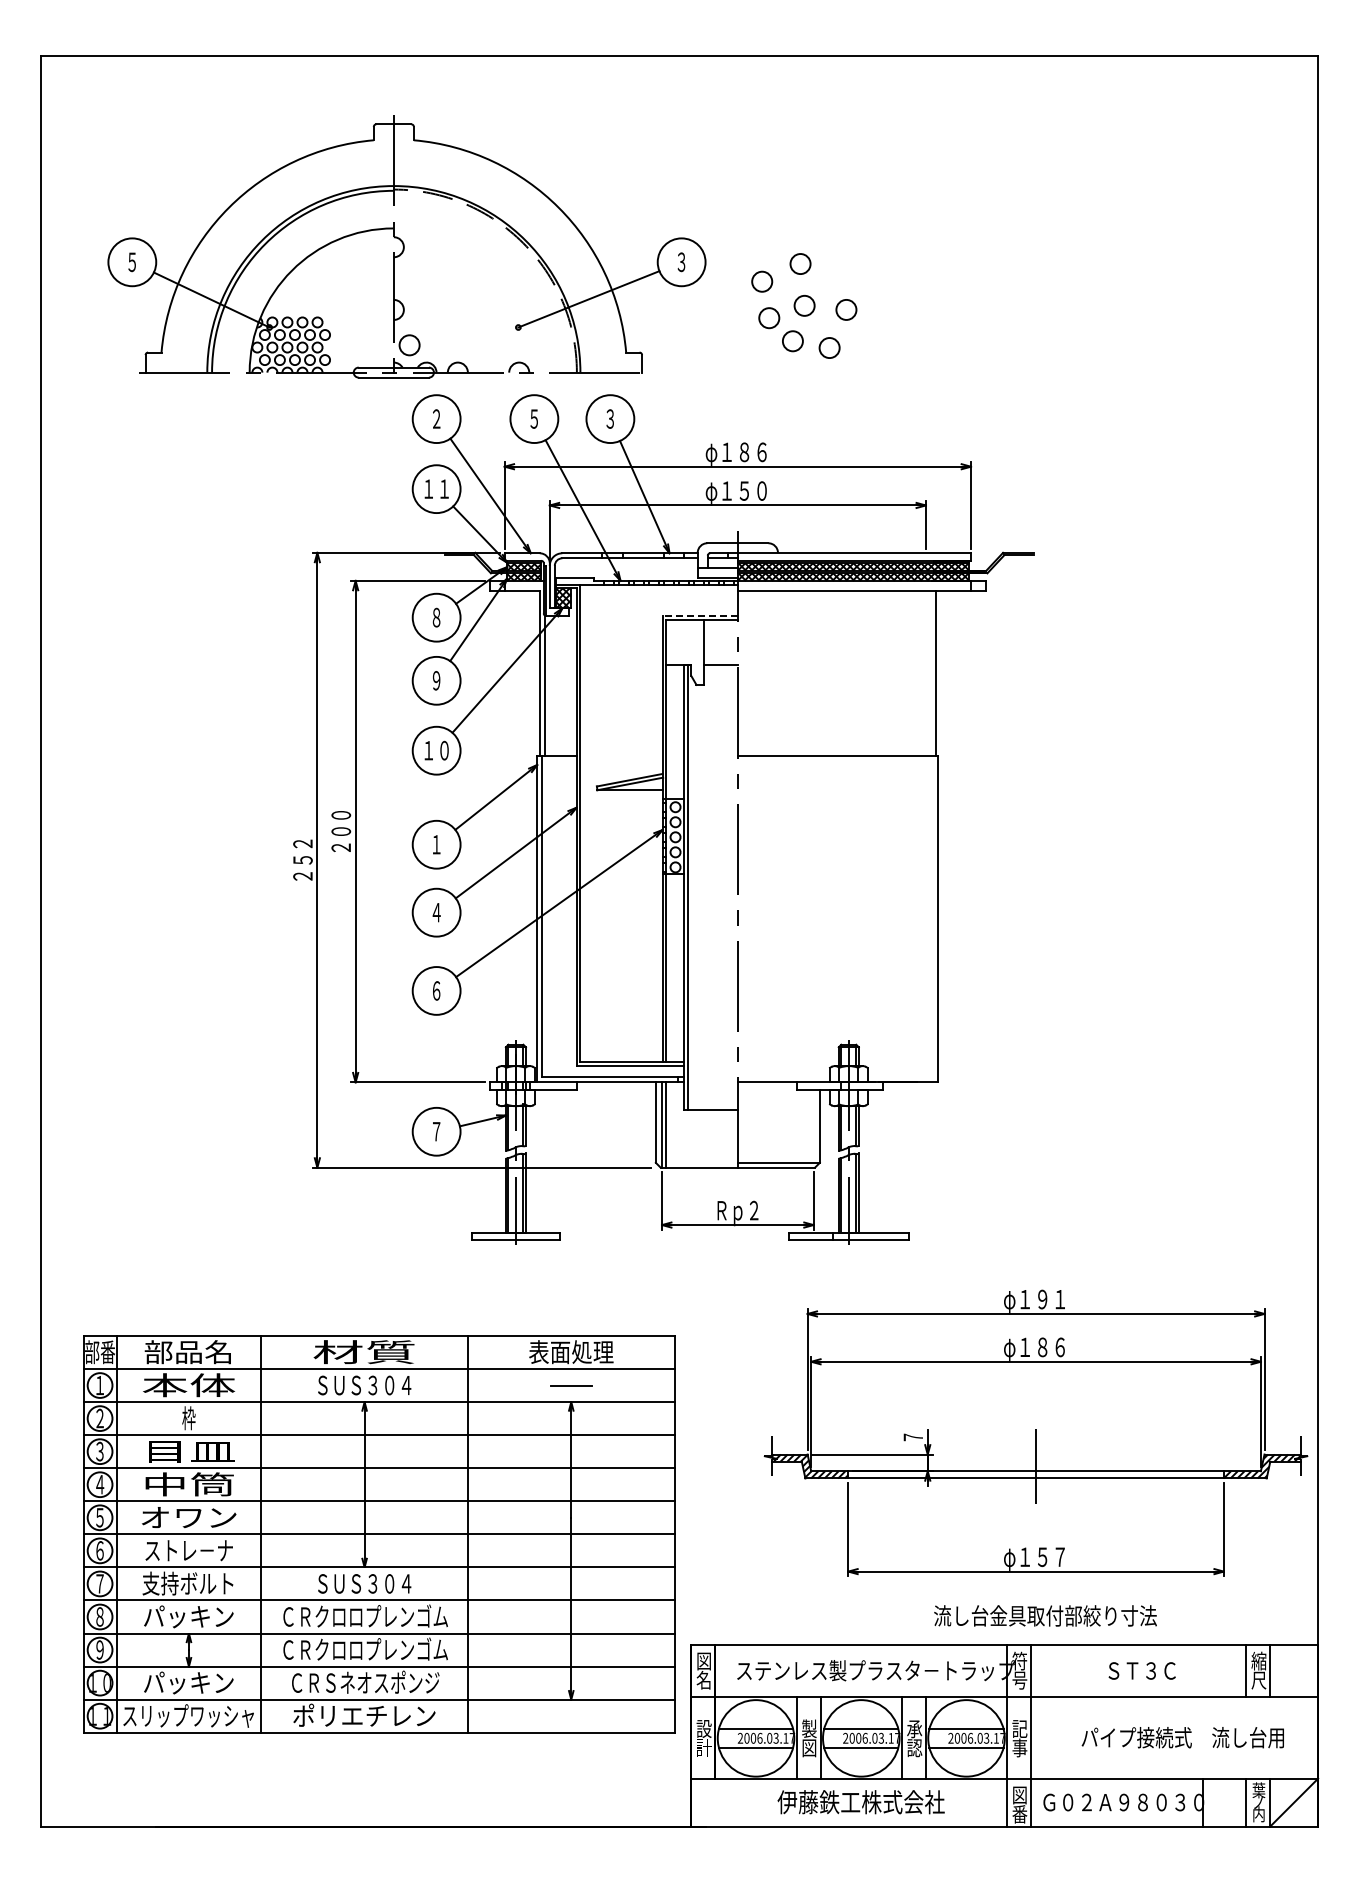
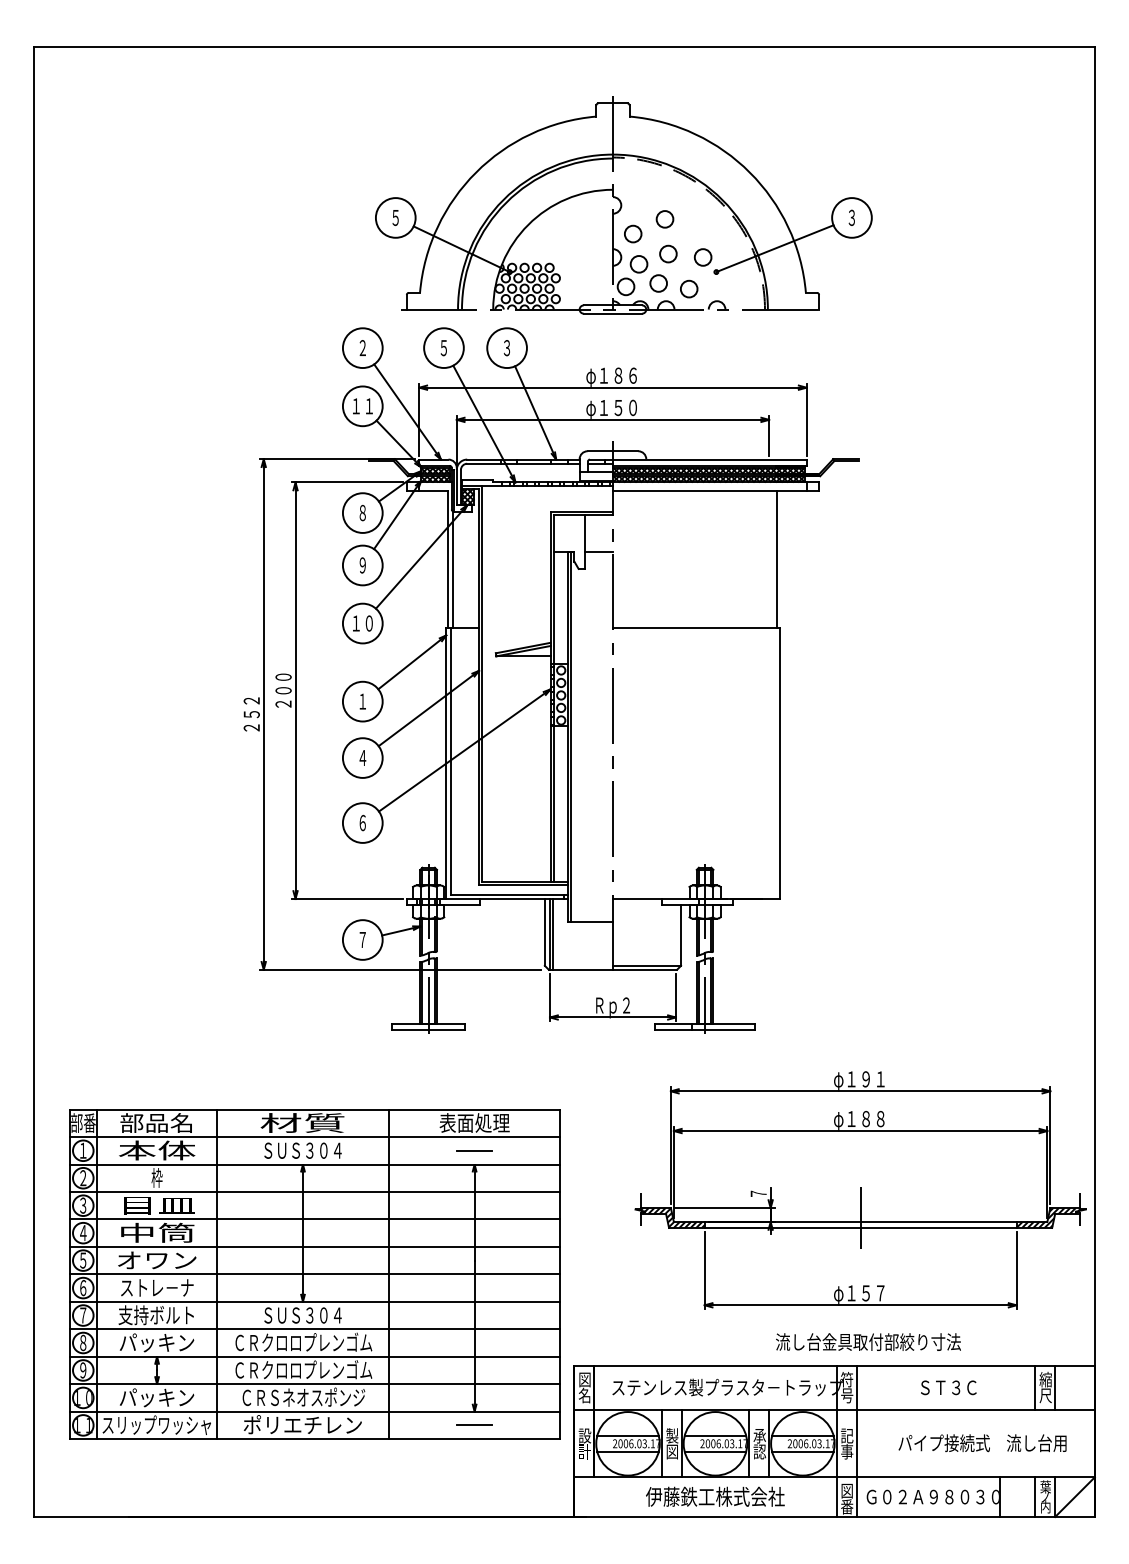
part: (406, 246) -> (623, 204), moved
line: (700, 615) -> (581, 511), dashed -> solid
text: (1059, 1347) -> (880, 1119), φ１８６ -> φ１８８
line: (571, 1715) -> (474, 1424), added

